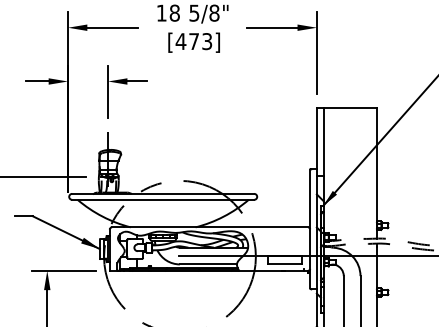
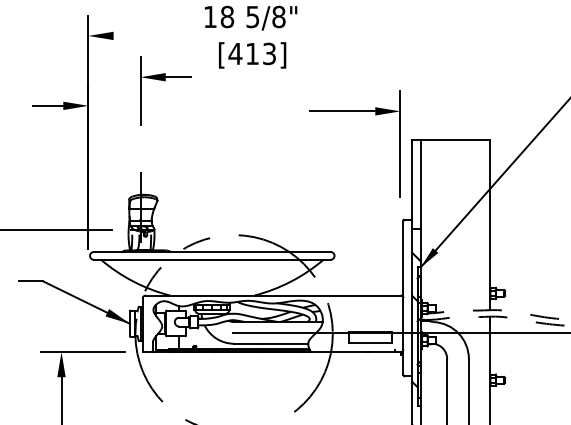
line: (112, 27) -> (146, 35), removed
part: (281, 28) -> (354, 112), moved
text: (193, 41) -> (251, 53), [473] -> [413]
part: (127, 84) -> (165, 81), moved

